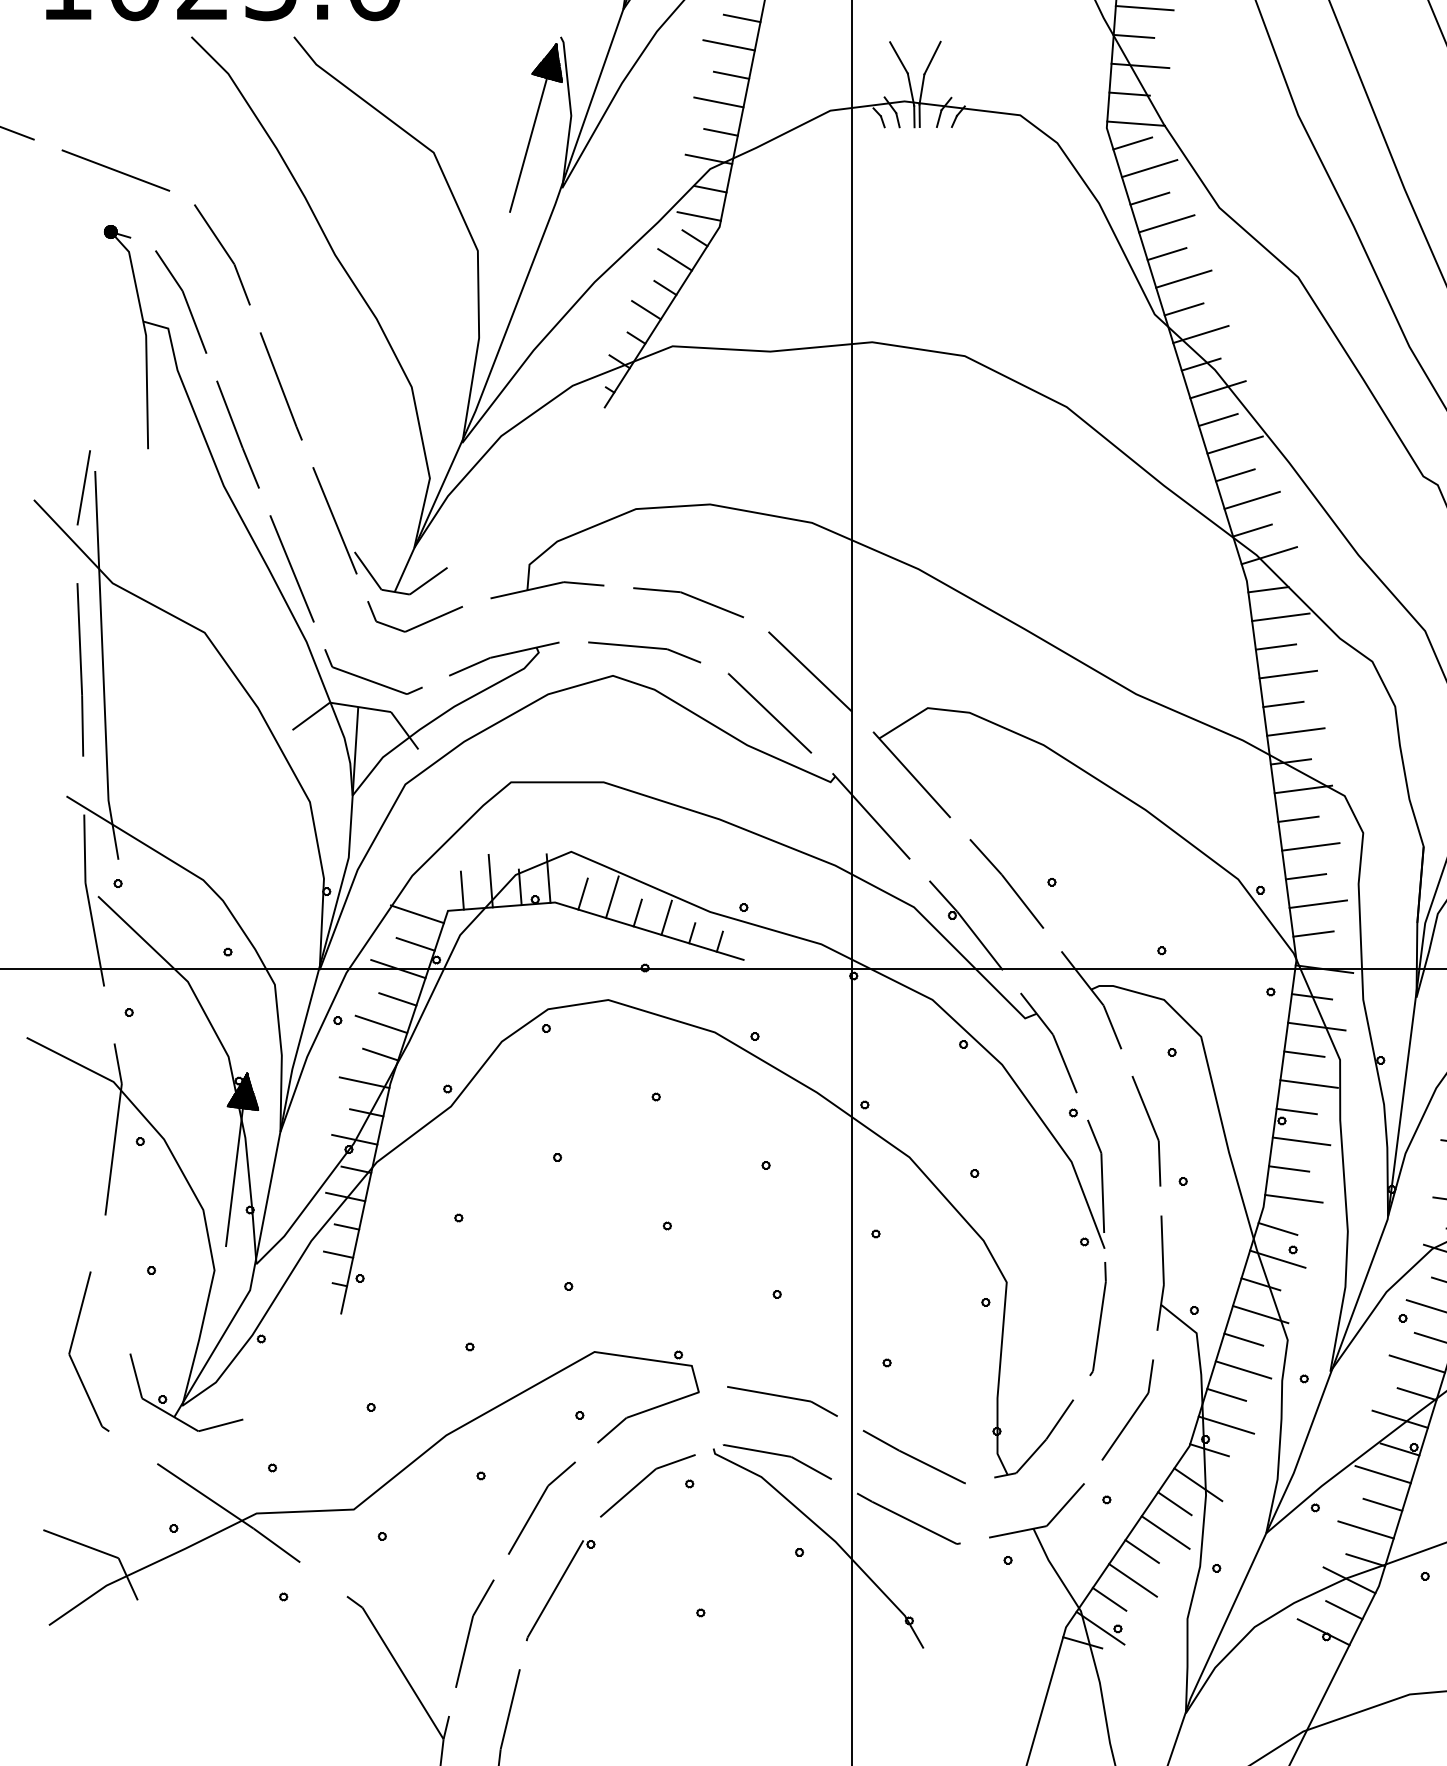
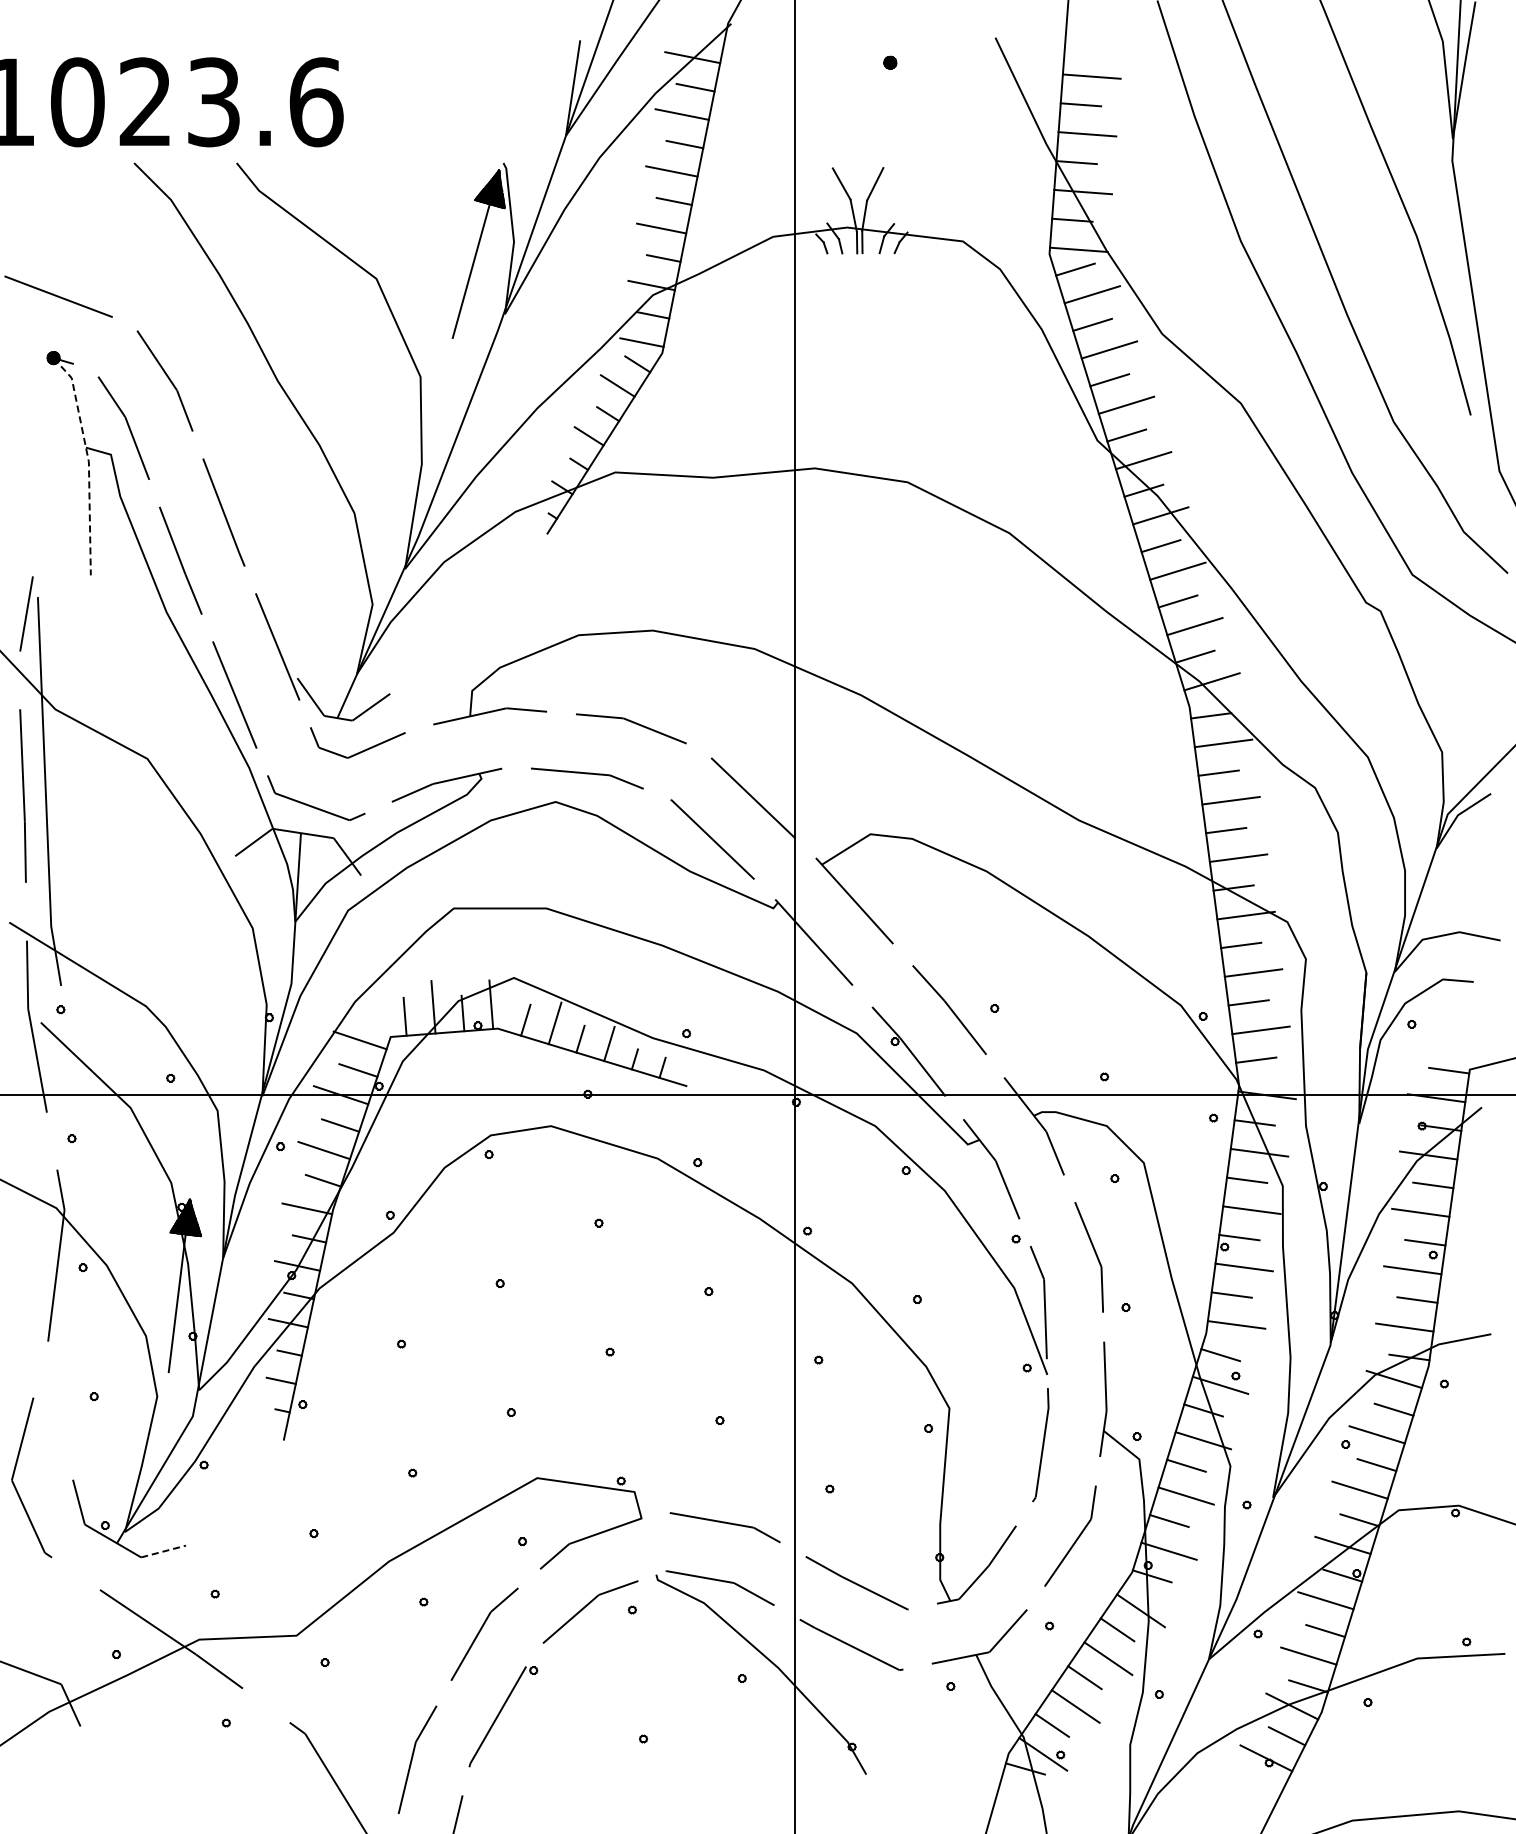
line: (145, 335) -> (88, 461), solid -> dashed
line: (221, 1425) -> (164, 1551), solid -> dashed

